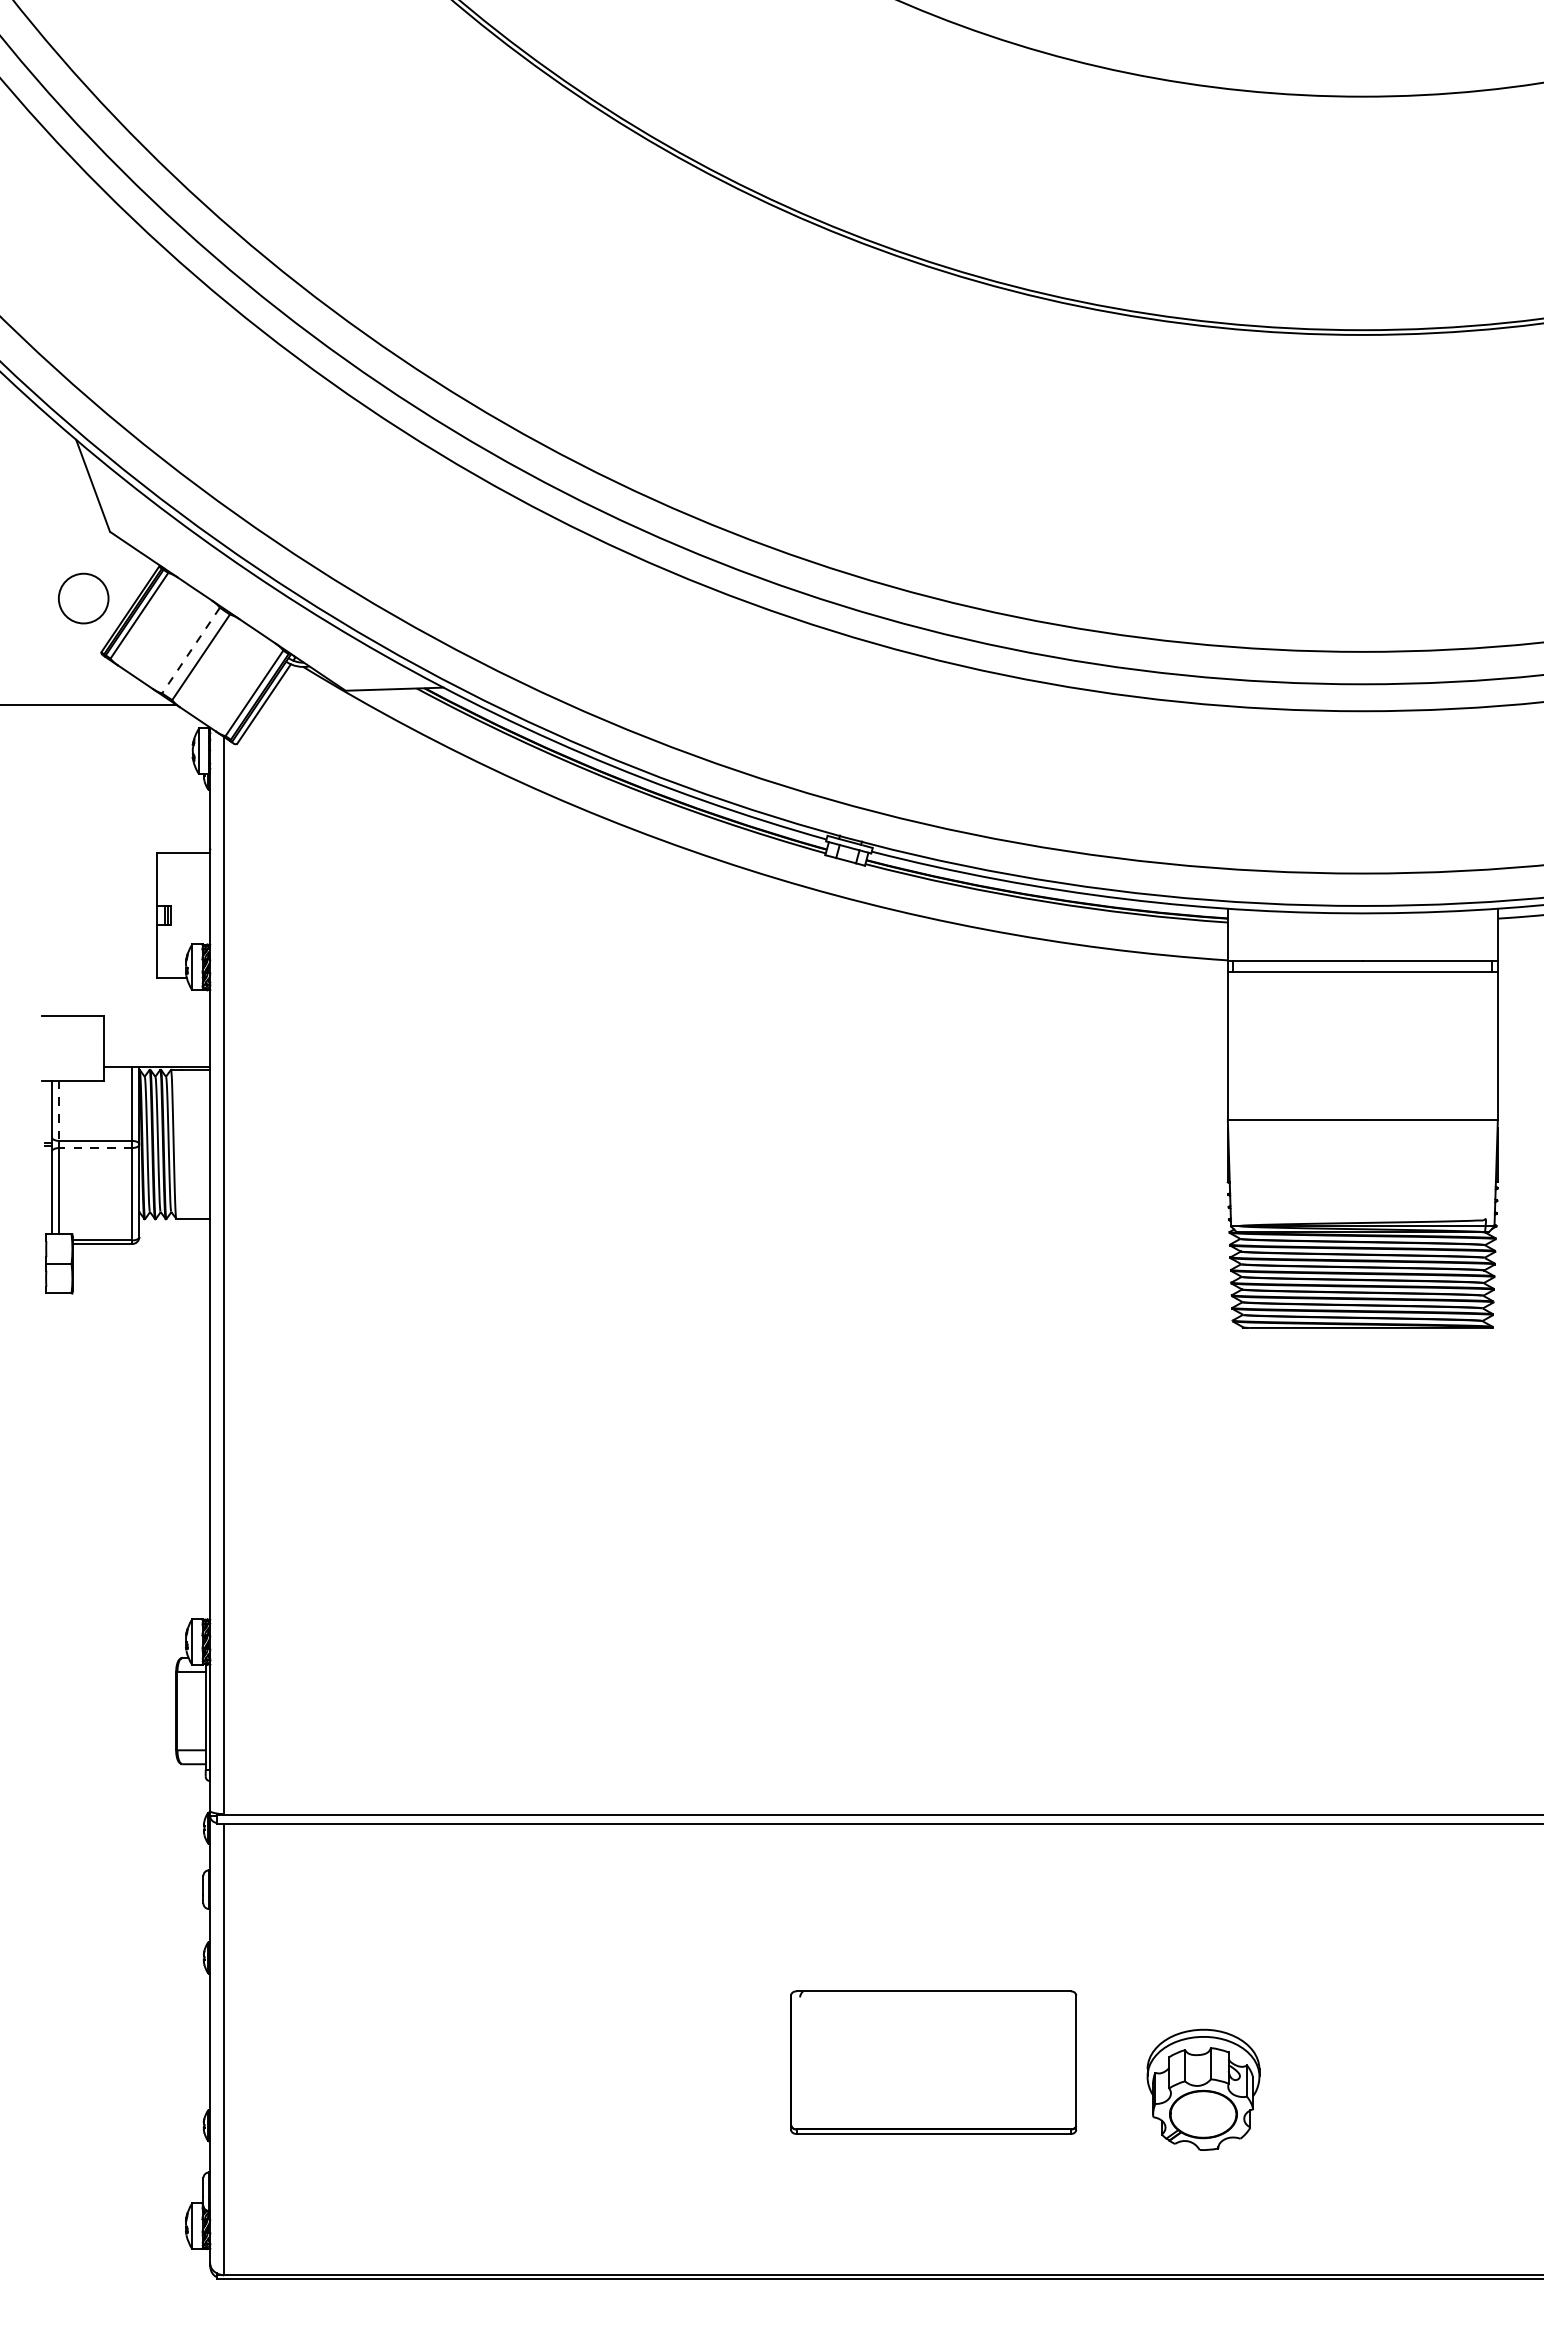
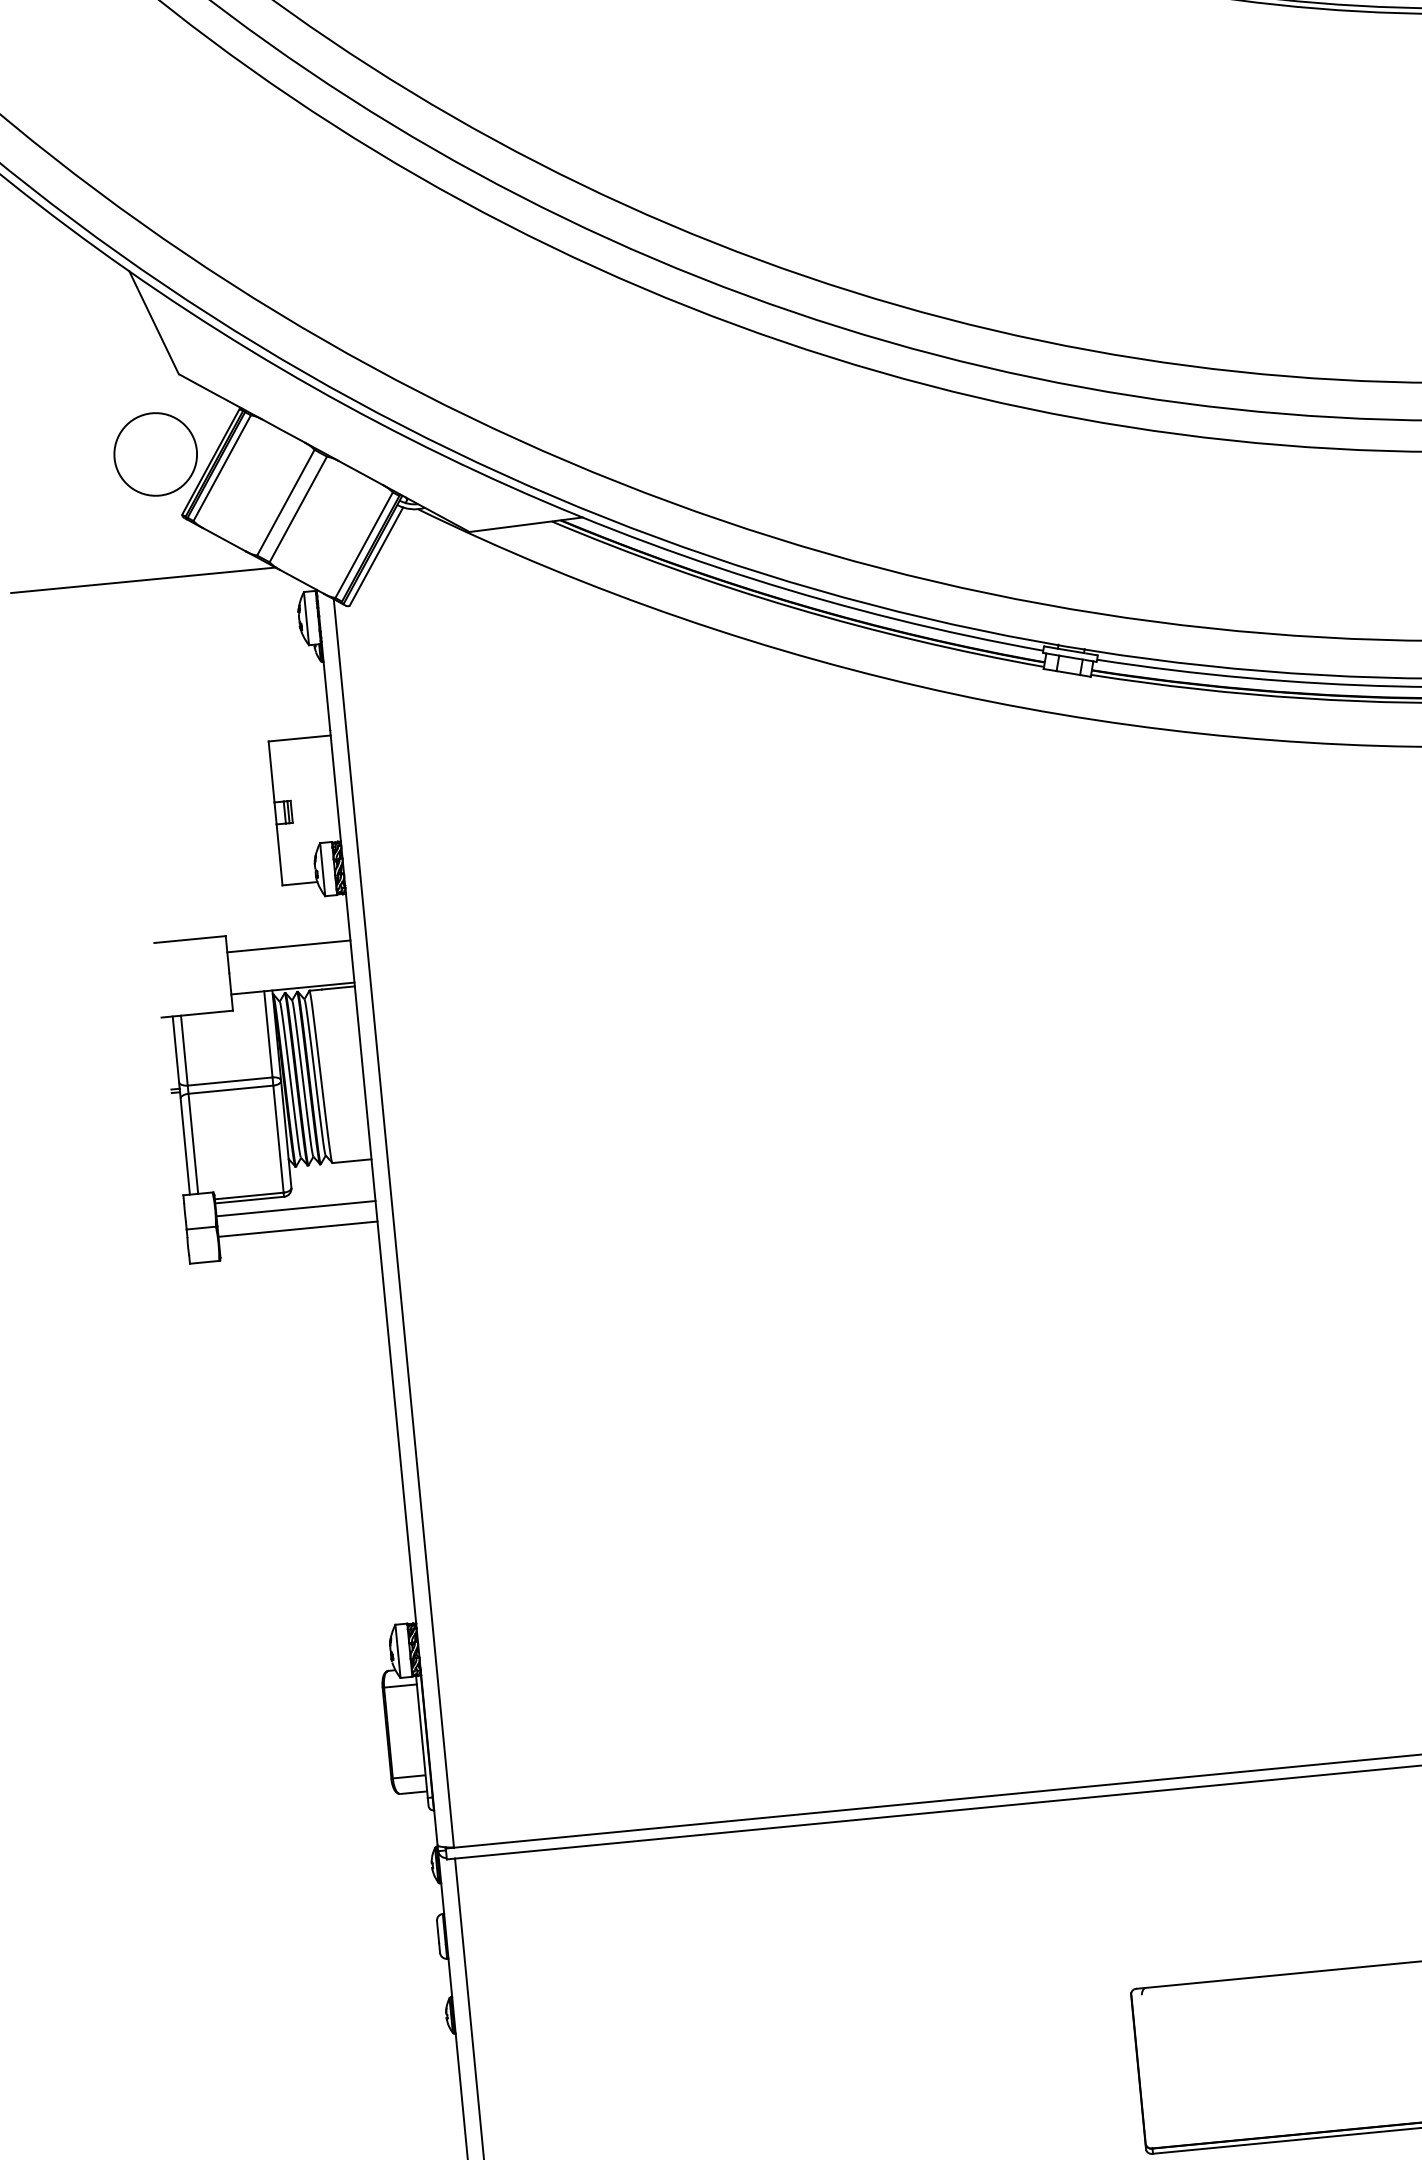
circle: (83, 598) -> (155, 454), size x1.43
line: (191, 650) -> (286, 502), dashed -> solid
line: (156, 1030) -> (288, 946), added
line: (59, 1111) -> (184, 1051), dashed -> solid
line: (95, 1148) -> (230, 1090), dashed -> solid
line: (141, 1255) -> (296, 1209), added
line: (141, 1272) -> (297, 1228), added

